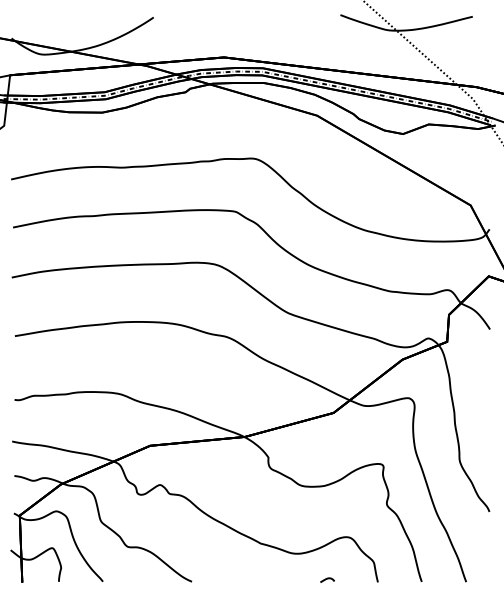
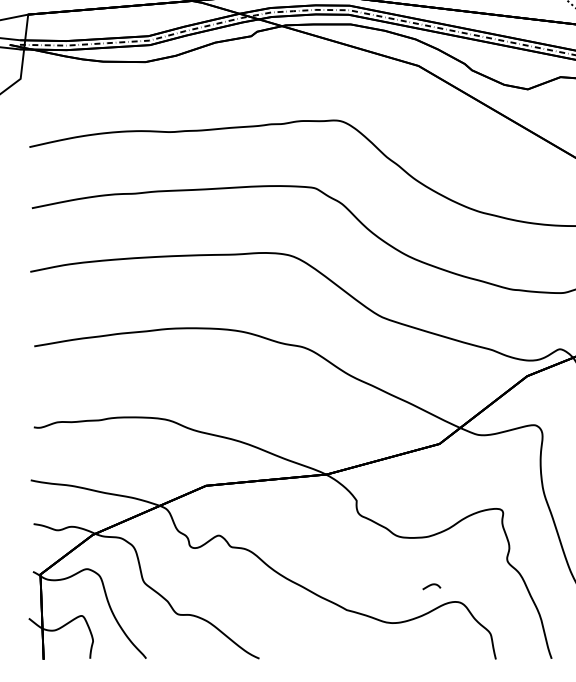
curve: (327, 579) -> (431, 585), moved

